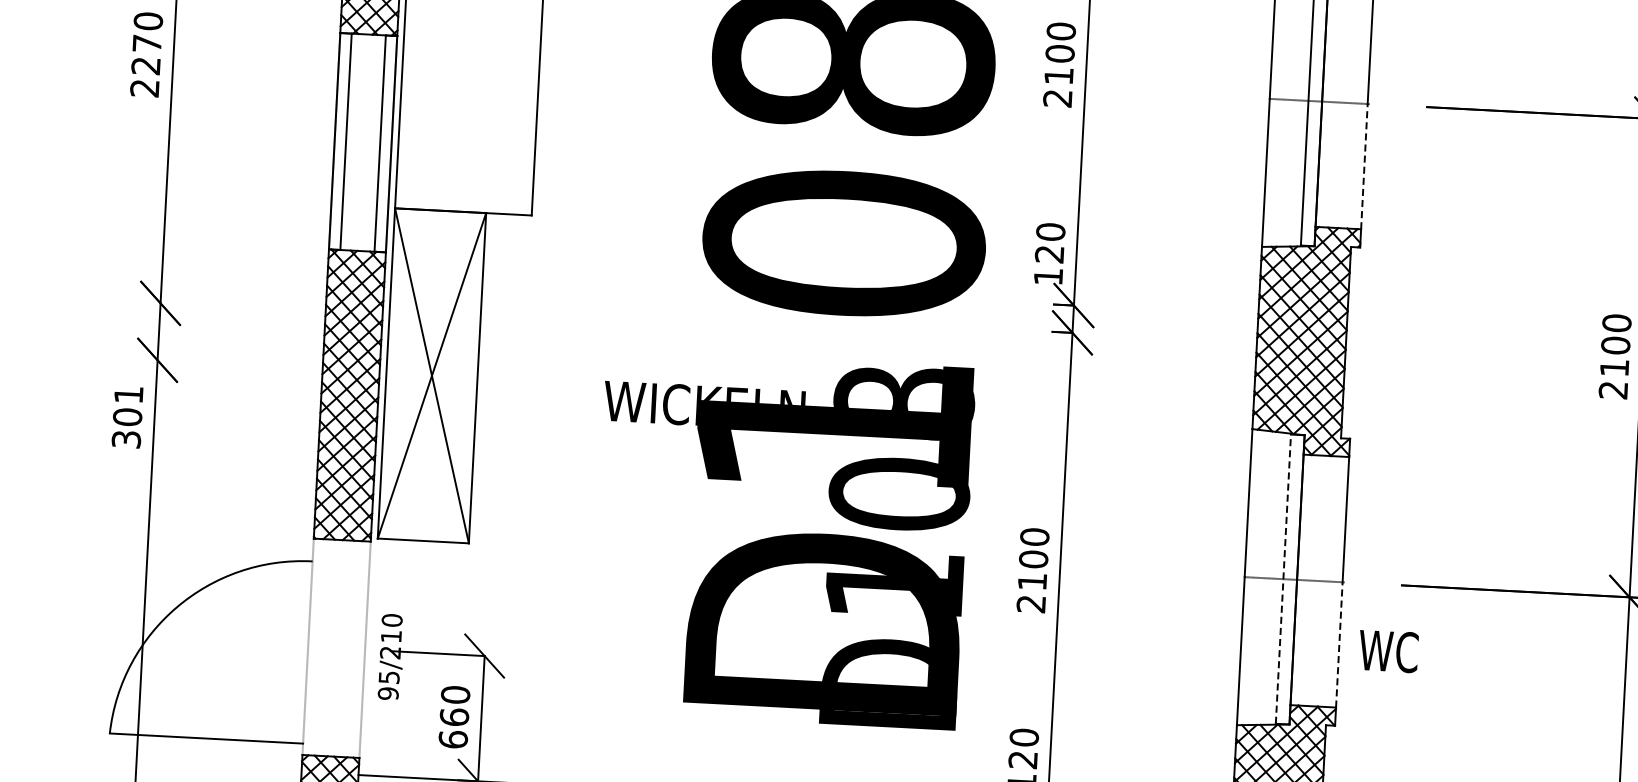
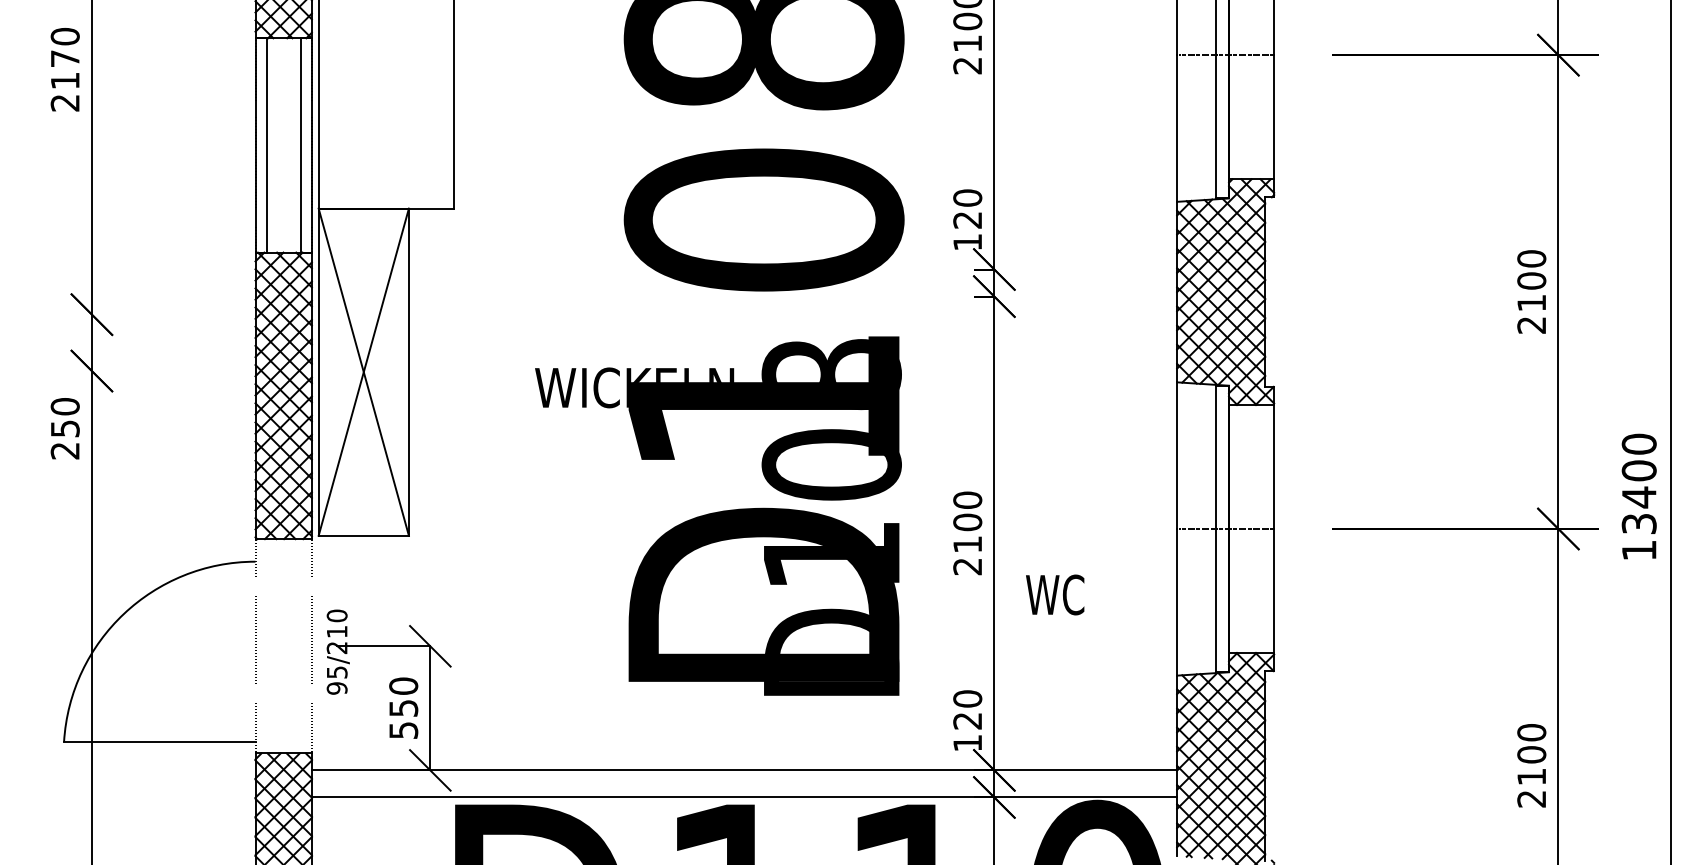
text: (145, 66) -> (64, 81), 2270 -> 2170
line: (1364, 165) -> (1274, 116), dashed -> solid
text: (126, 416) -> (64, 428), 301 -> 250
line: (1283, 578) -> (1215, 528), dashed -> solid
line: (1339, 644) -> (1274, 590), dashed -> solid
text: (1388, 651) -> (1055, 594), moved
text: (453, 728) -> (403, 719), 660 -> 550

